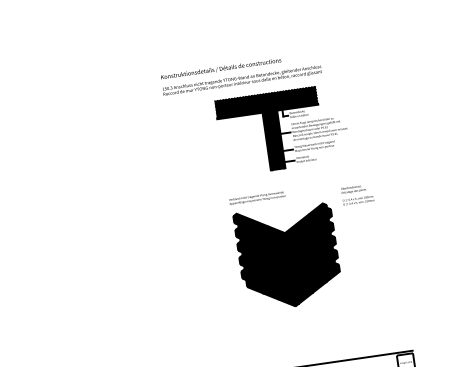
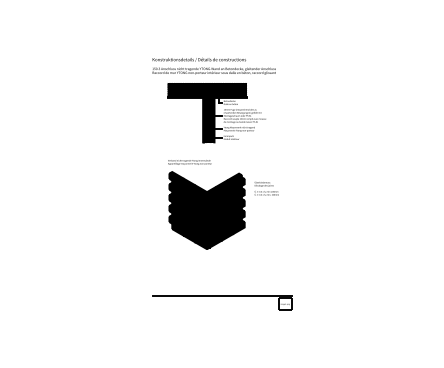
text: (240, 73) -> (213, 65), moved
text: (357, 194) -> (266, 188), moved

